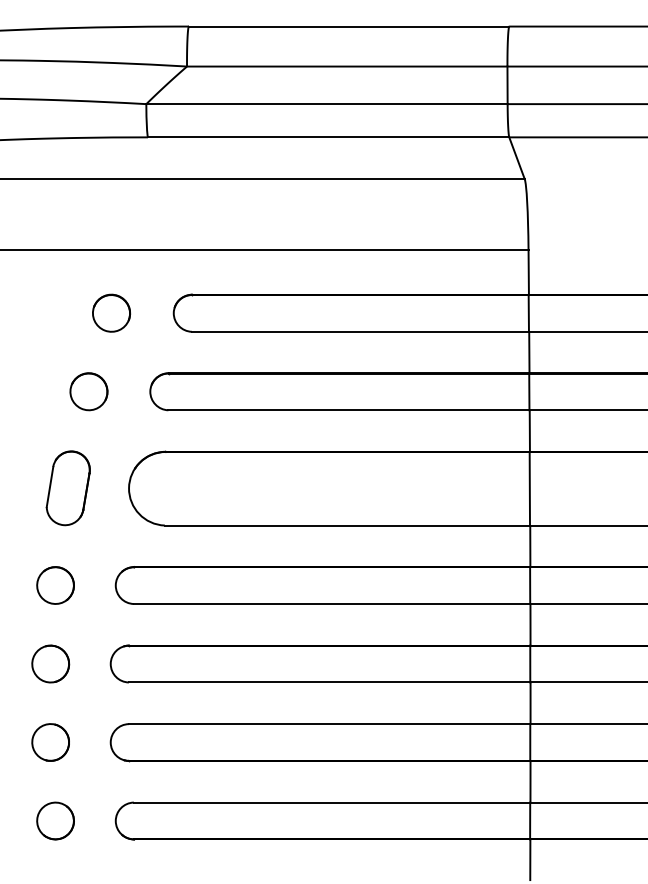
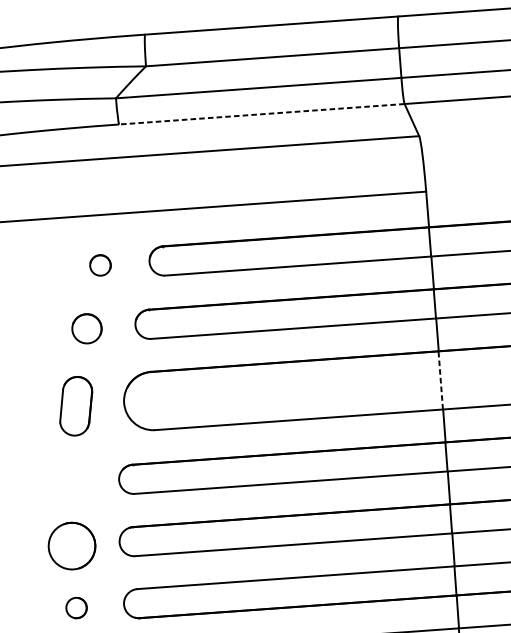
line: (328, 137) -> (261, 114), solid -> dashed
part: (111, 312) -> (100, 264), size x0.7
line: (529, 488) -> (440, 380), solid -> dashed
part: (55, 585) -> (71, 483), removed
part: (50, 663) -> (71, 545), size x1.6
part: (50, 742) -> (76, 608), size x0.7

